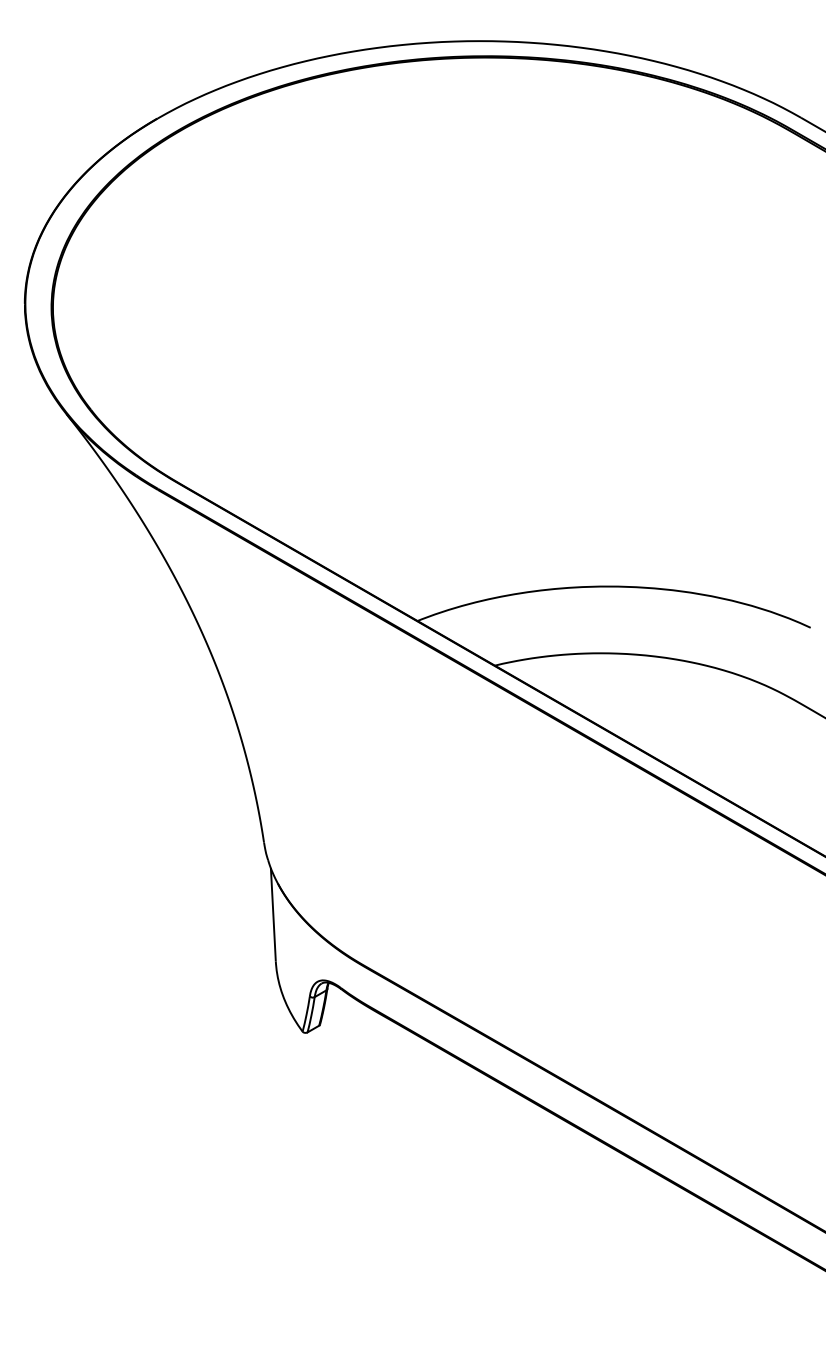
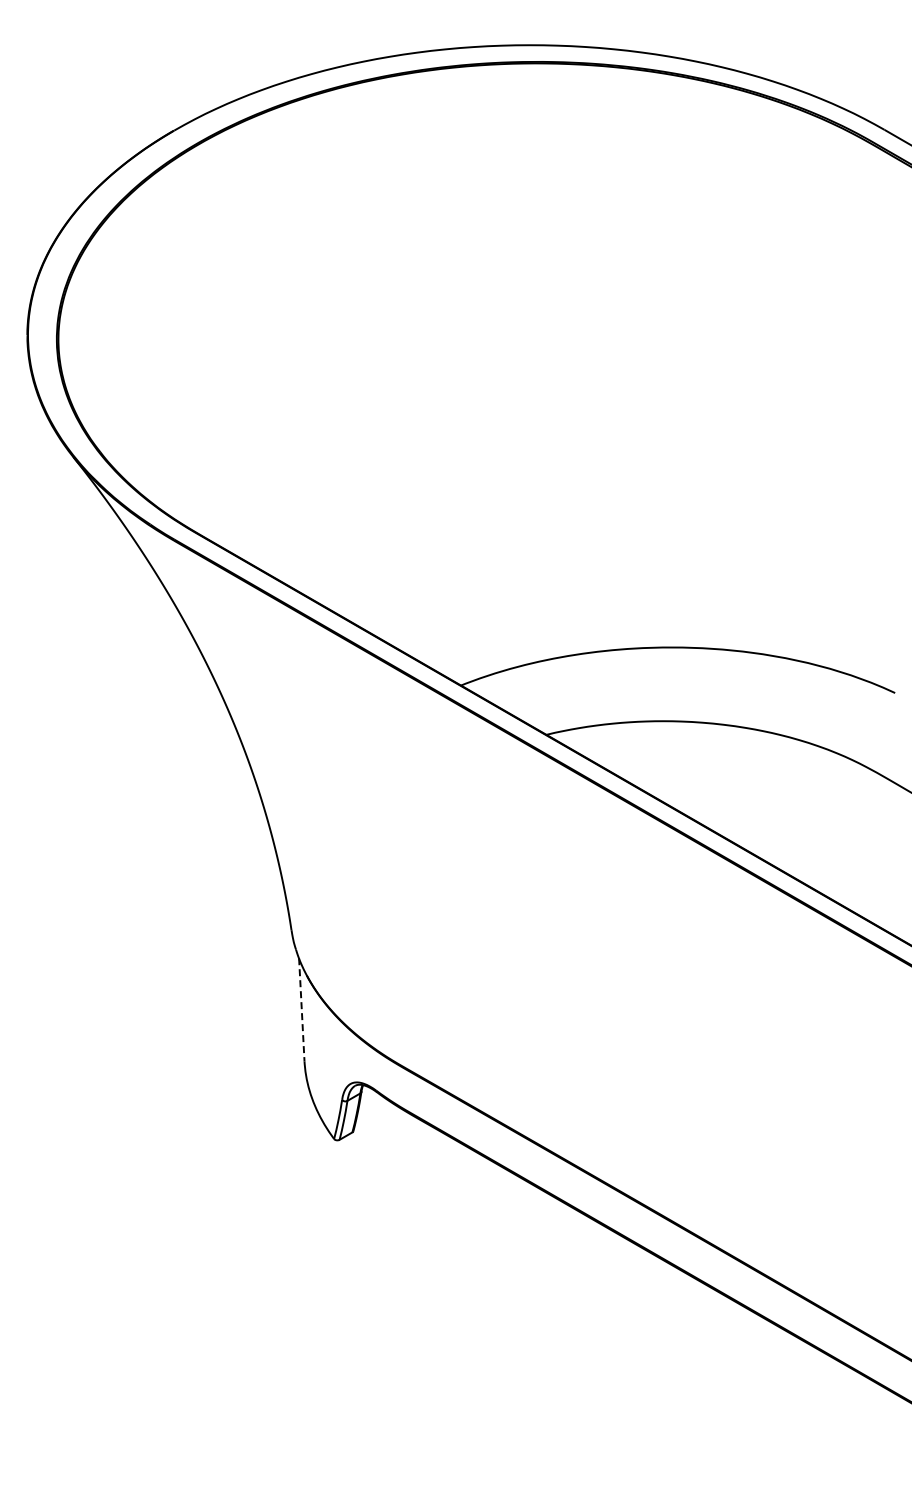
line: (273, 914) -> (301, 1009), solid -> dashed

